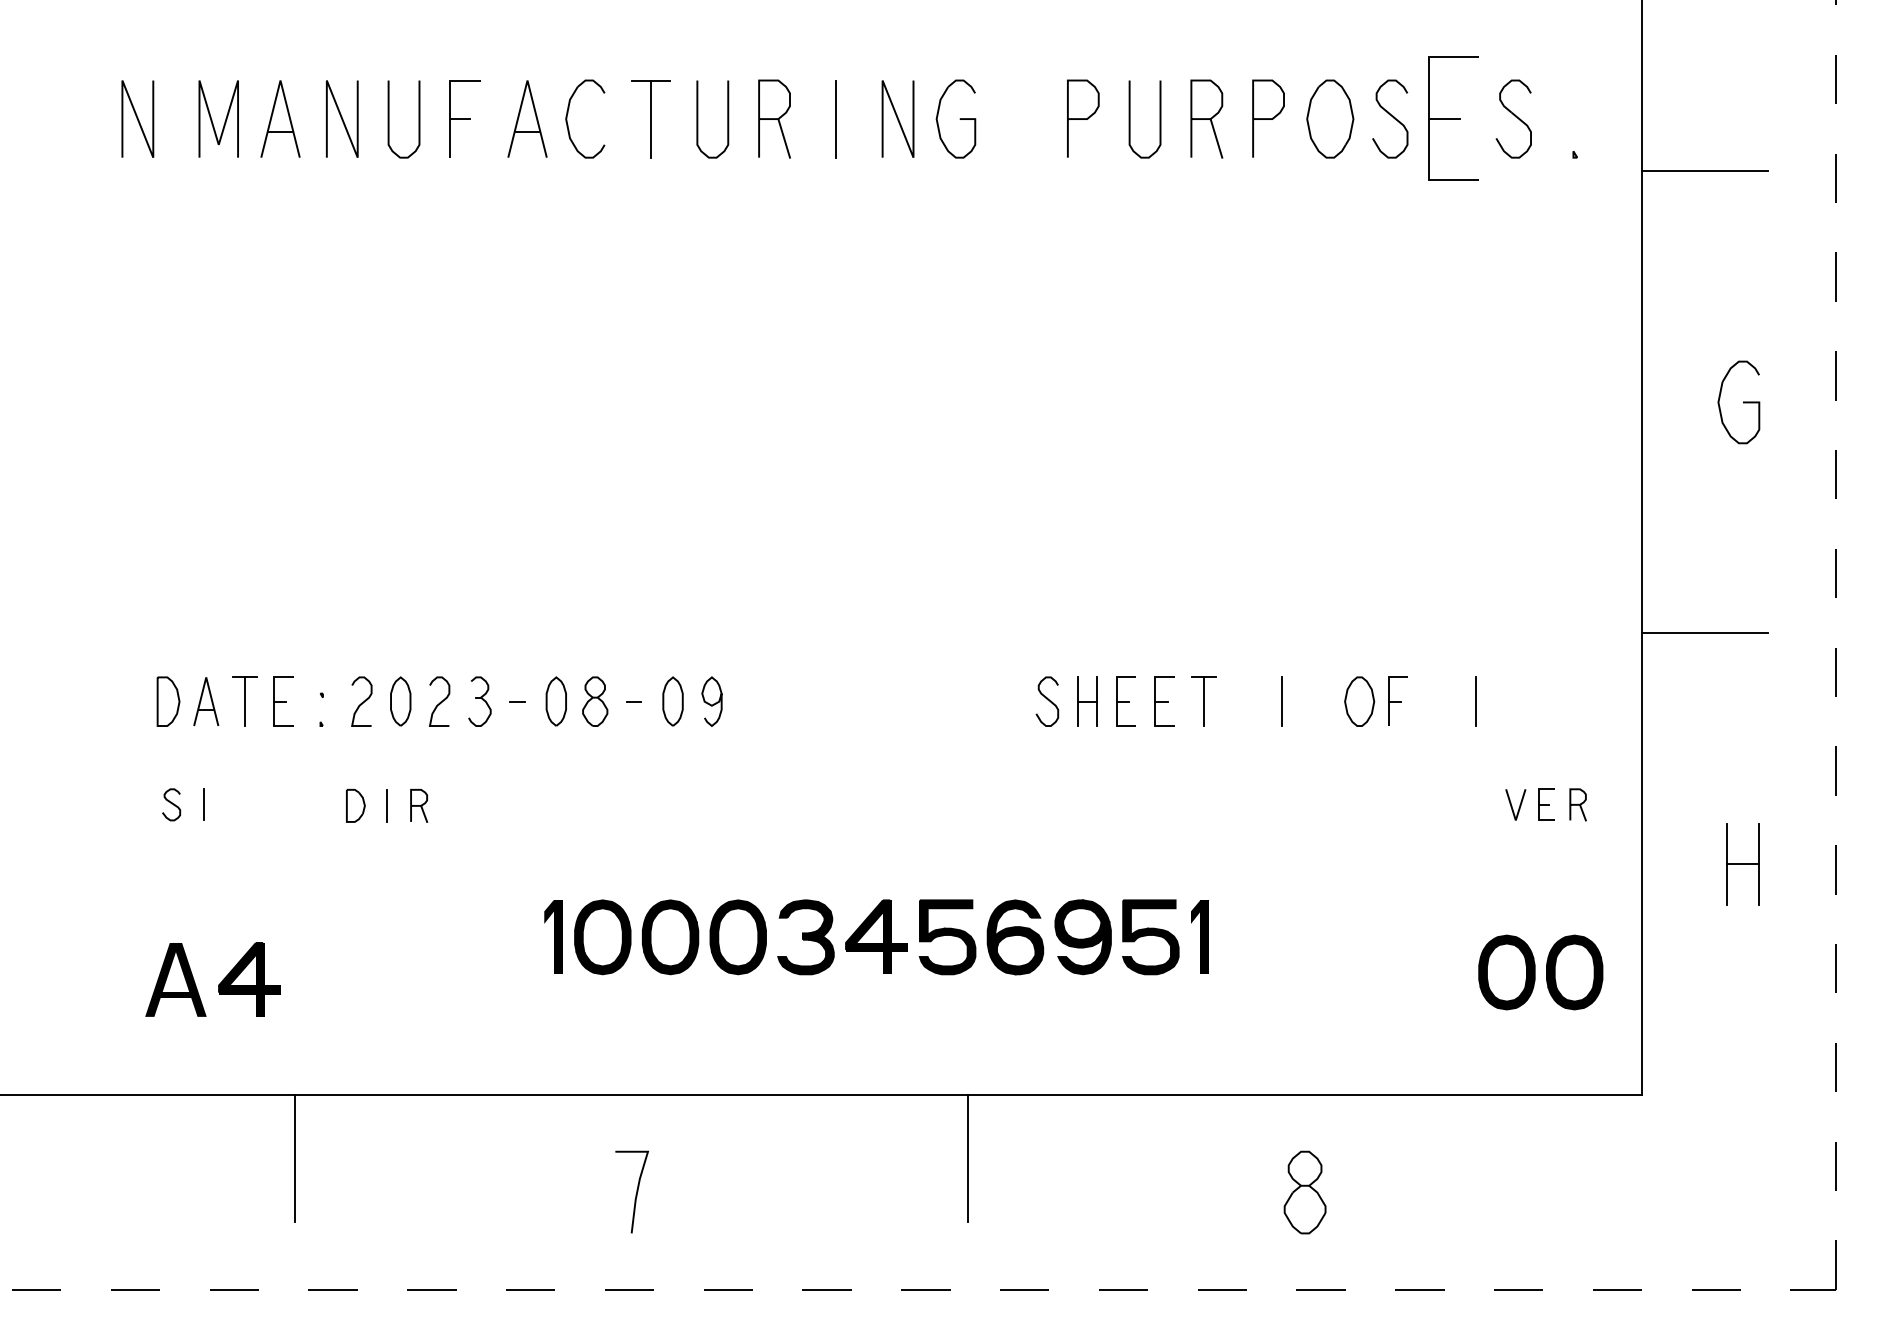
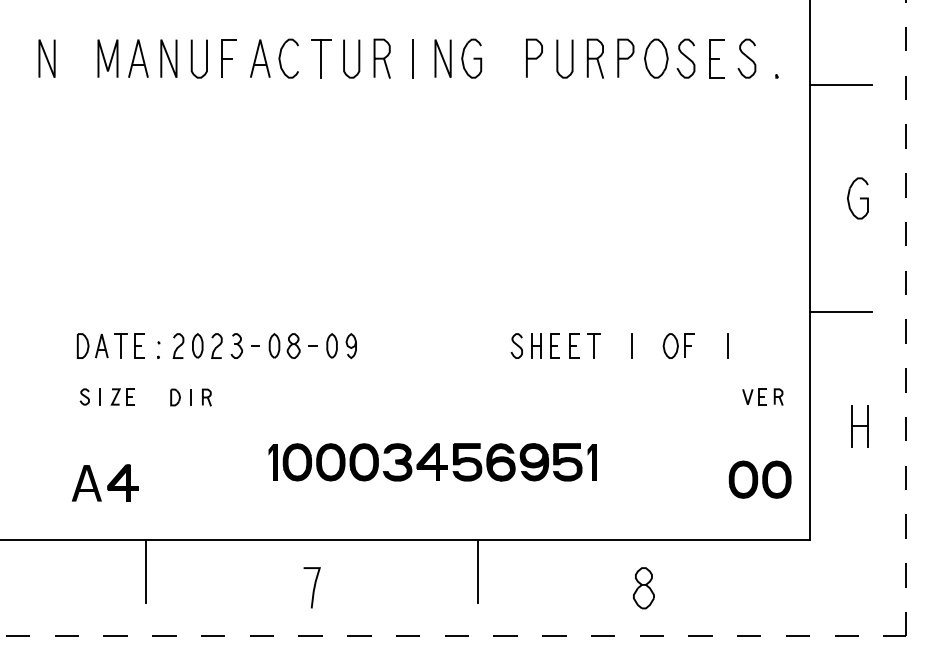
line: (136, 118) -> (46, 58), moved
part: (1452, 118) -> (716, 58), size x0.62
part: (248, 803) -> (122, 396), added

